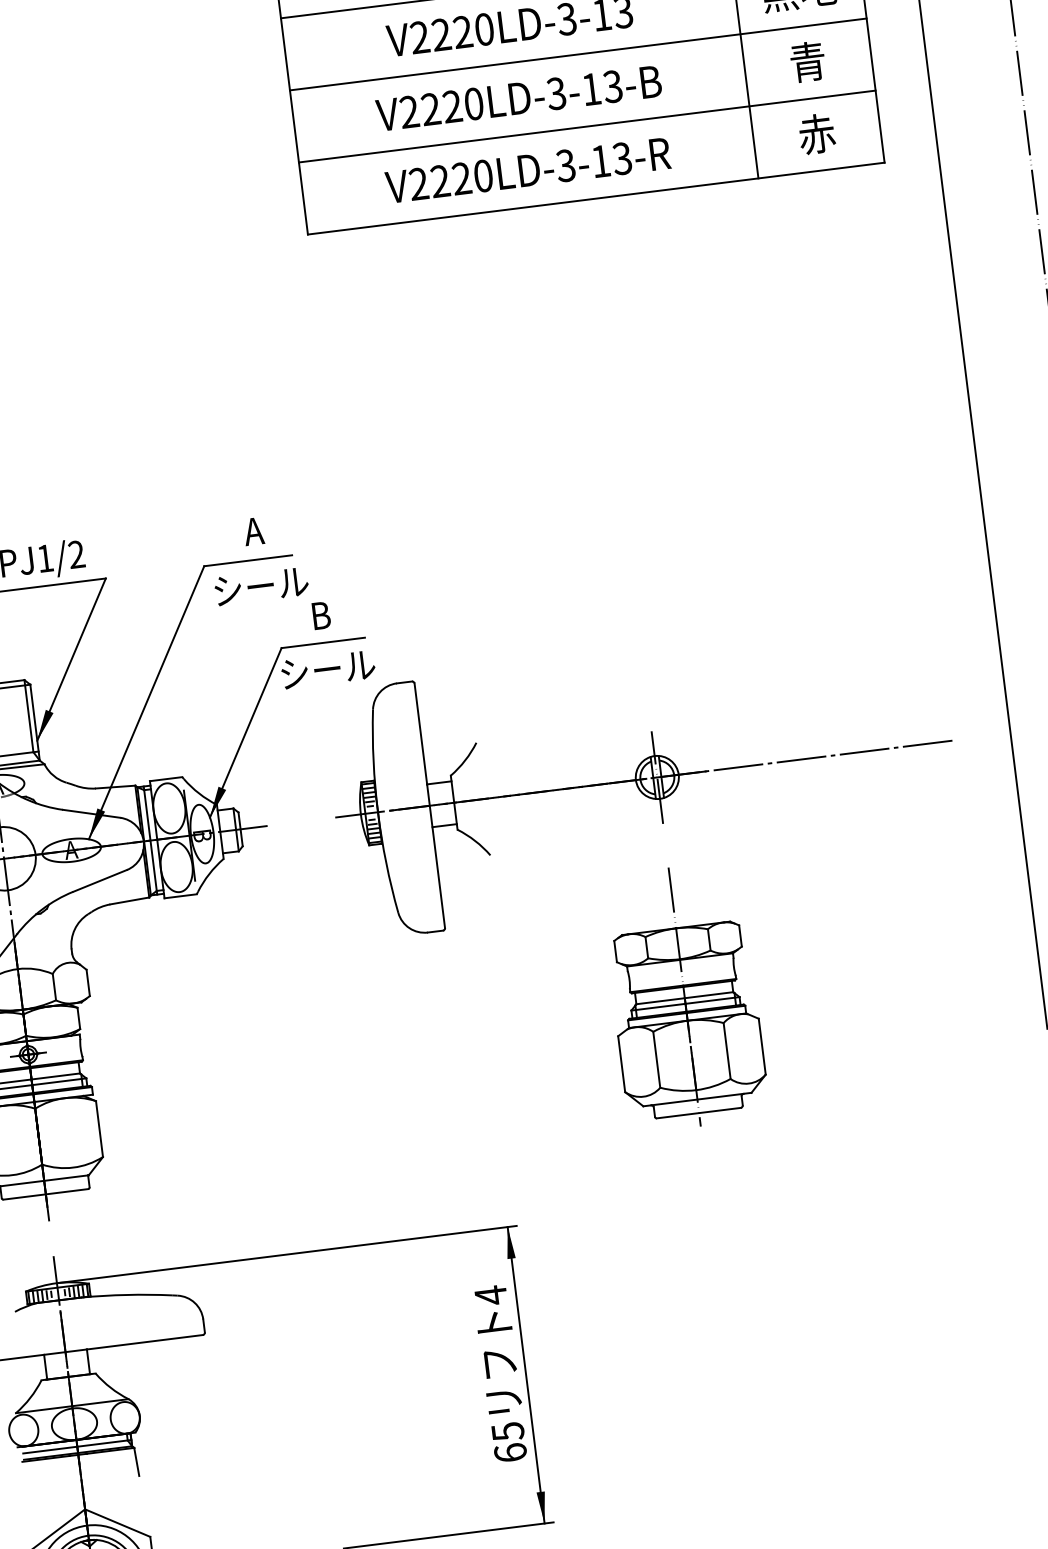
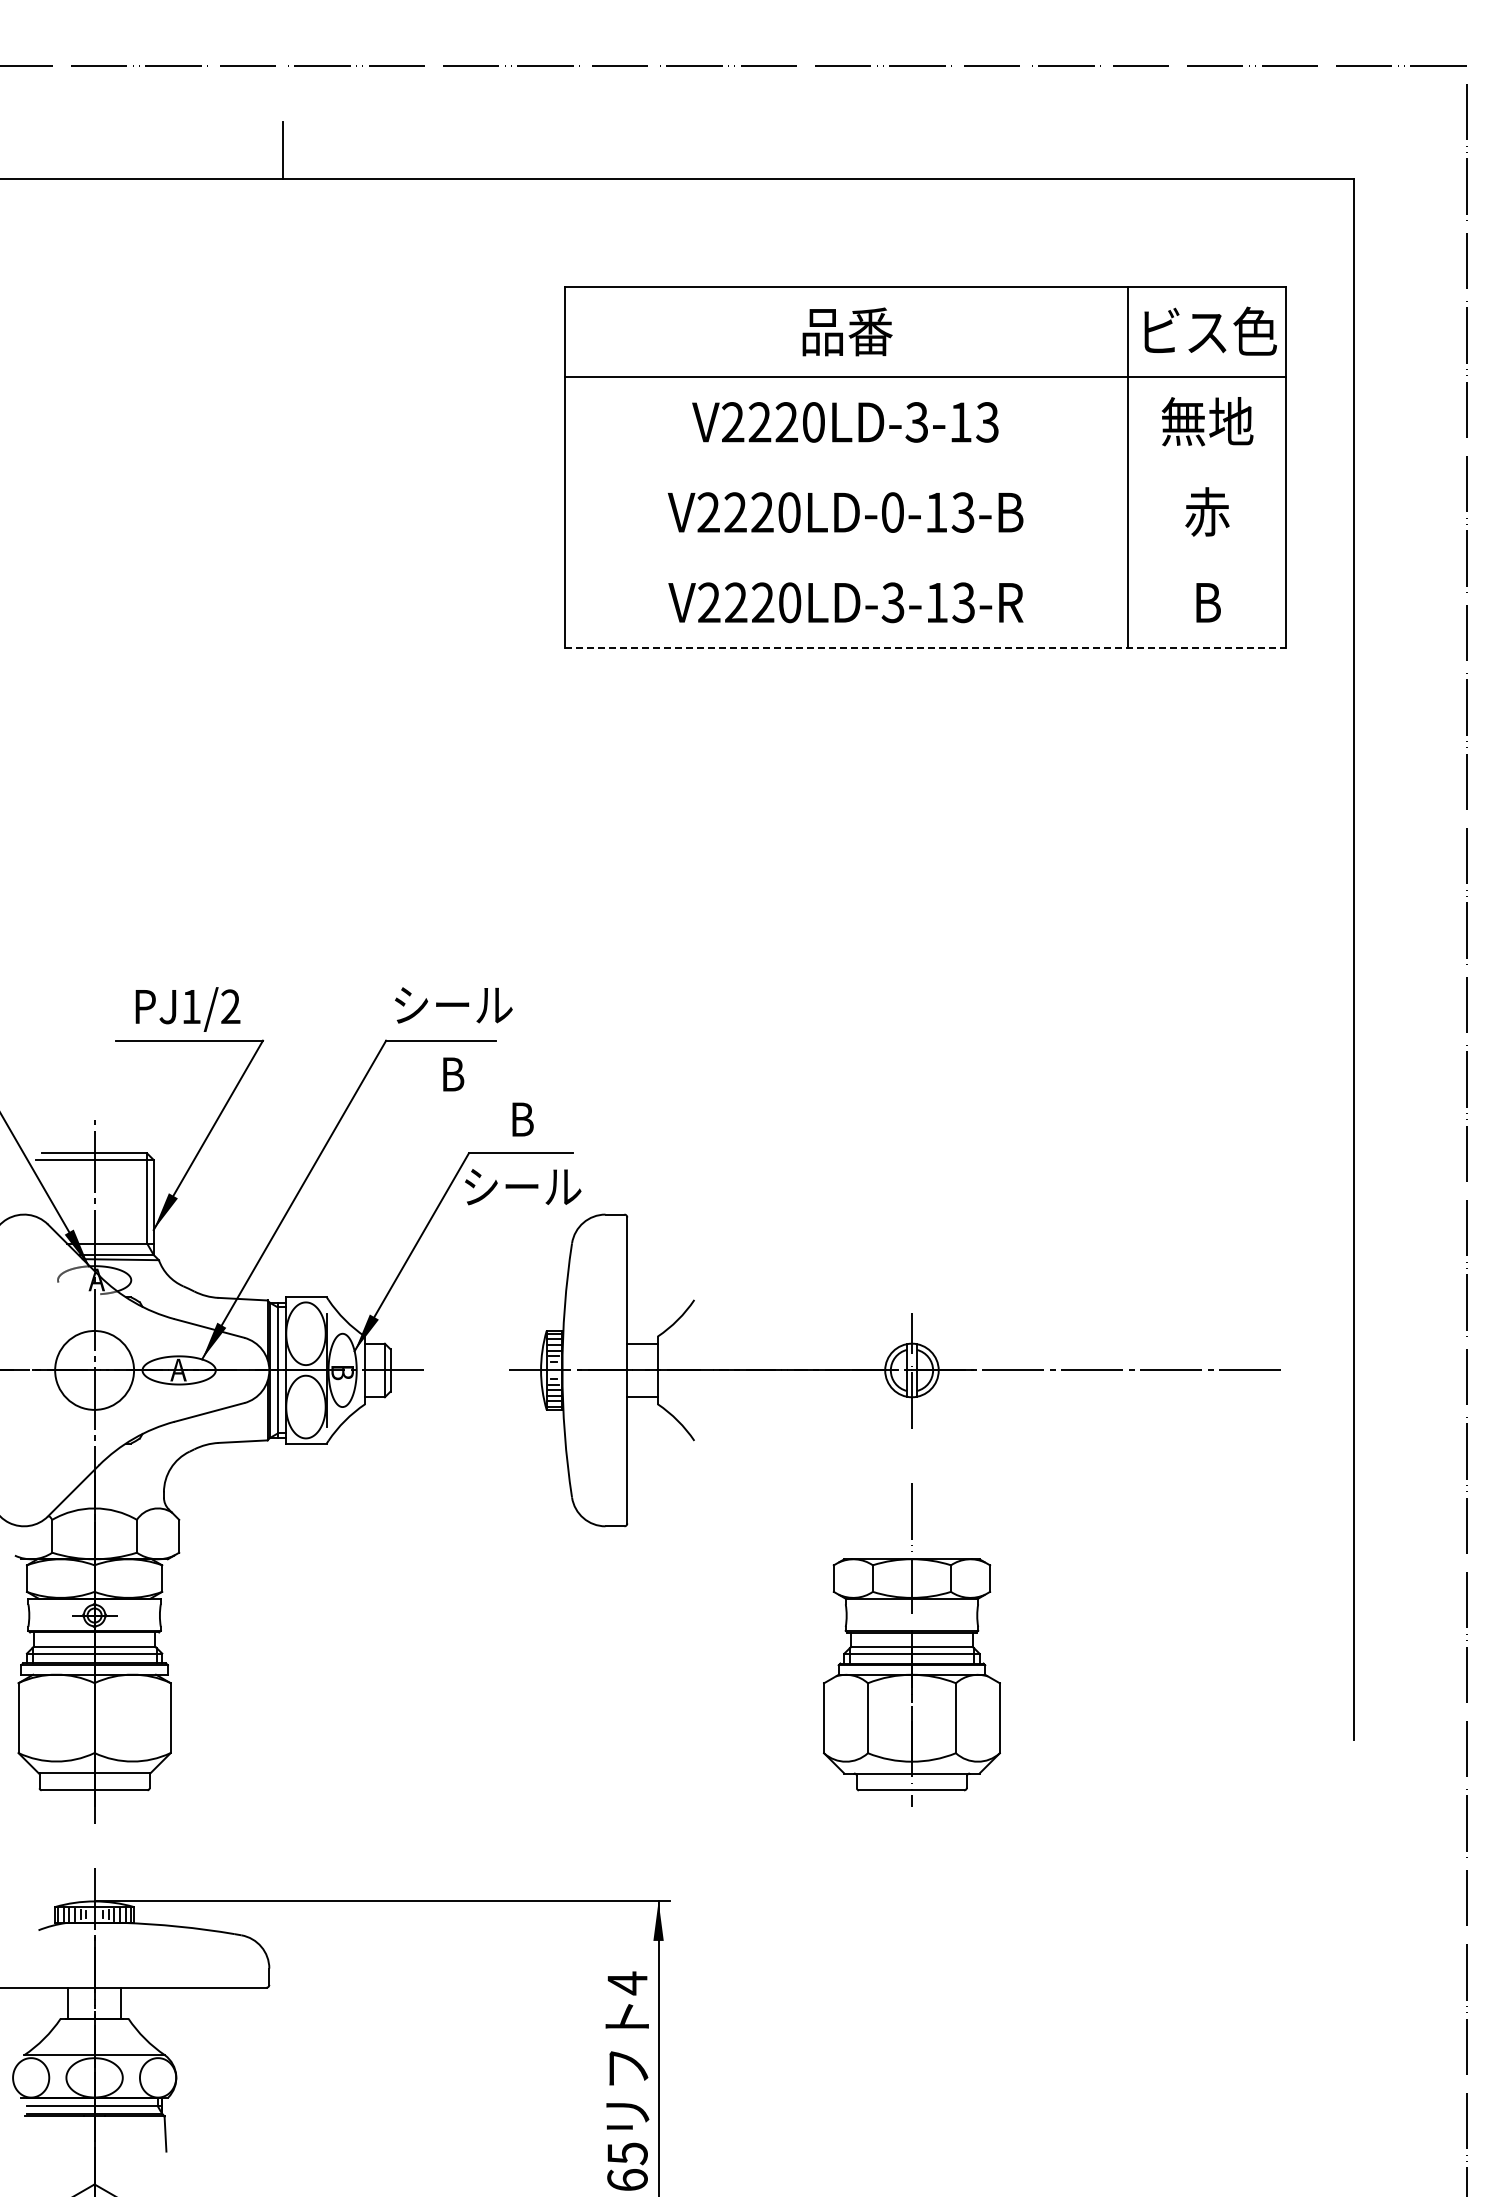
line: (578, 54) -> (925, 467), removed
text: (808, 63) -> (1207, 513), 青 -> 赤
text: (556, 93) -> (892, 512), V2220LD-3-13-B -> V2220LD-0-13-B
line: (587, 126) -> (925, 557), removed
text: (816, 133) -> (1207, 601), 赤 -> B
line: (596, 198) -> (925, 647), solid -> dashed
text: (254, 531) -> (453, 1005), A -> シール
text: (261, 586) -> (453, 1074), シール -> B

